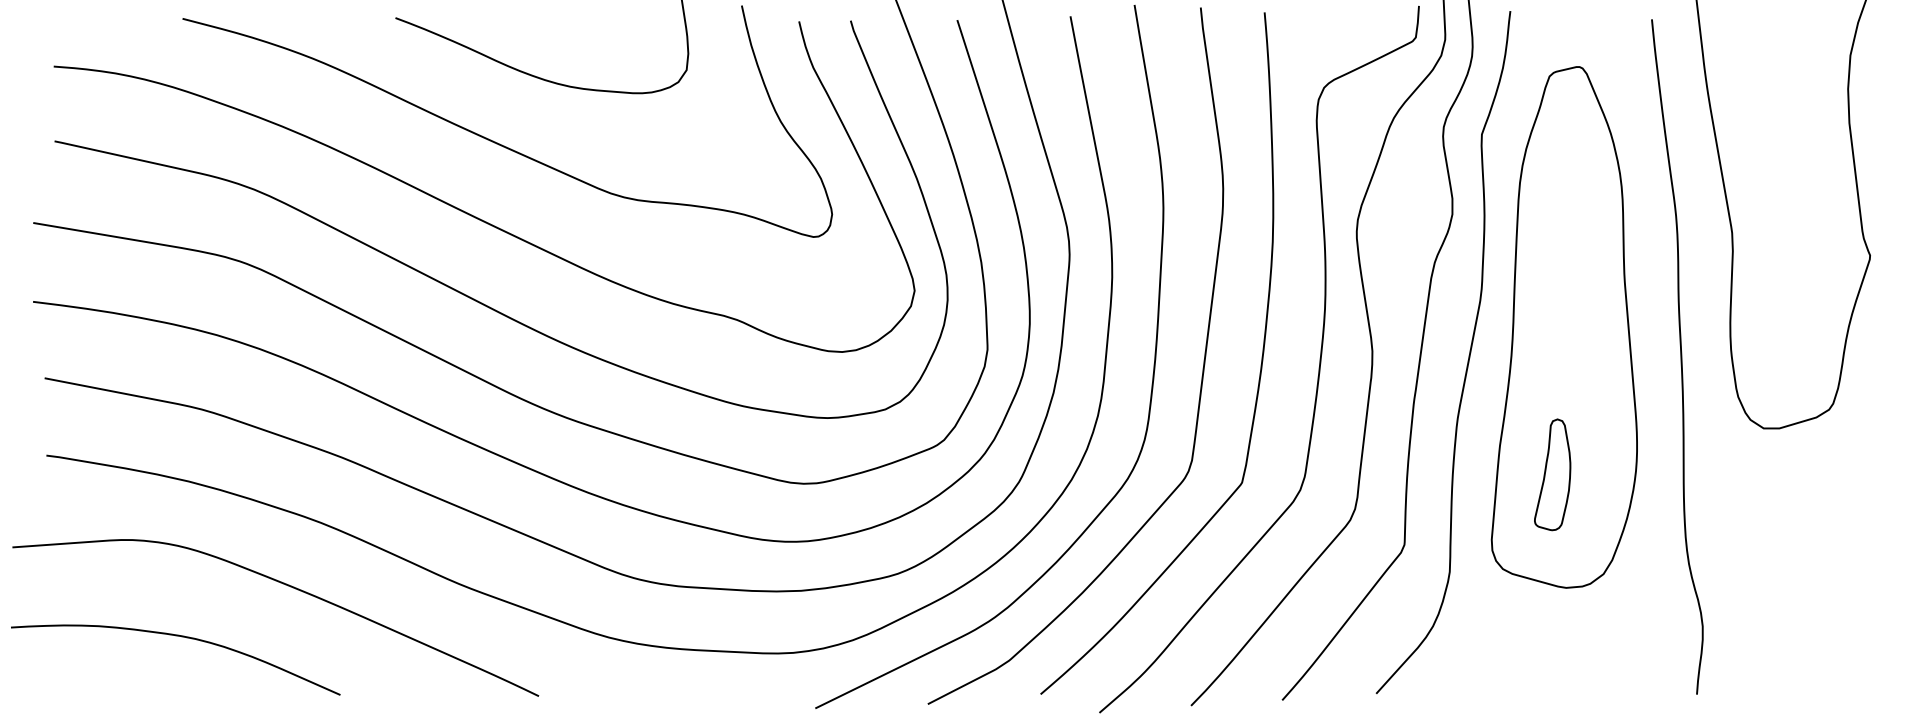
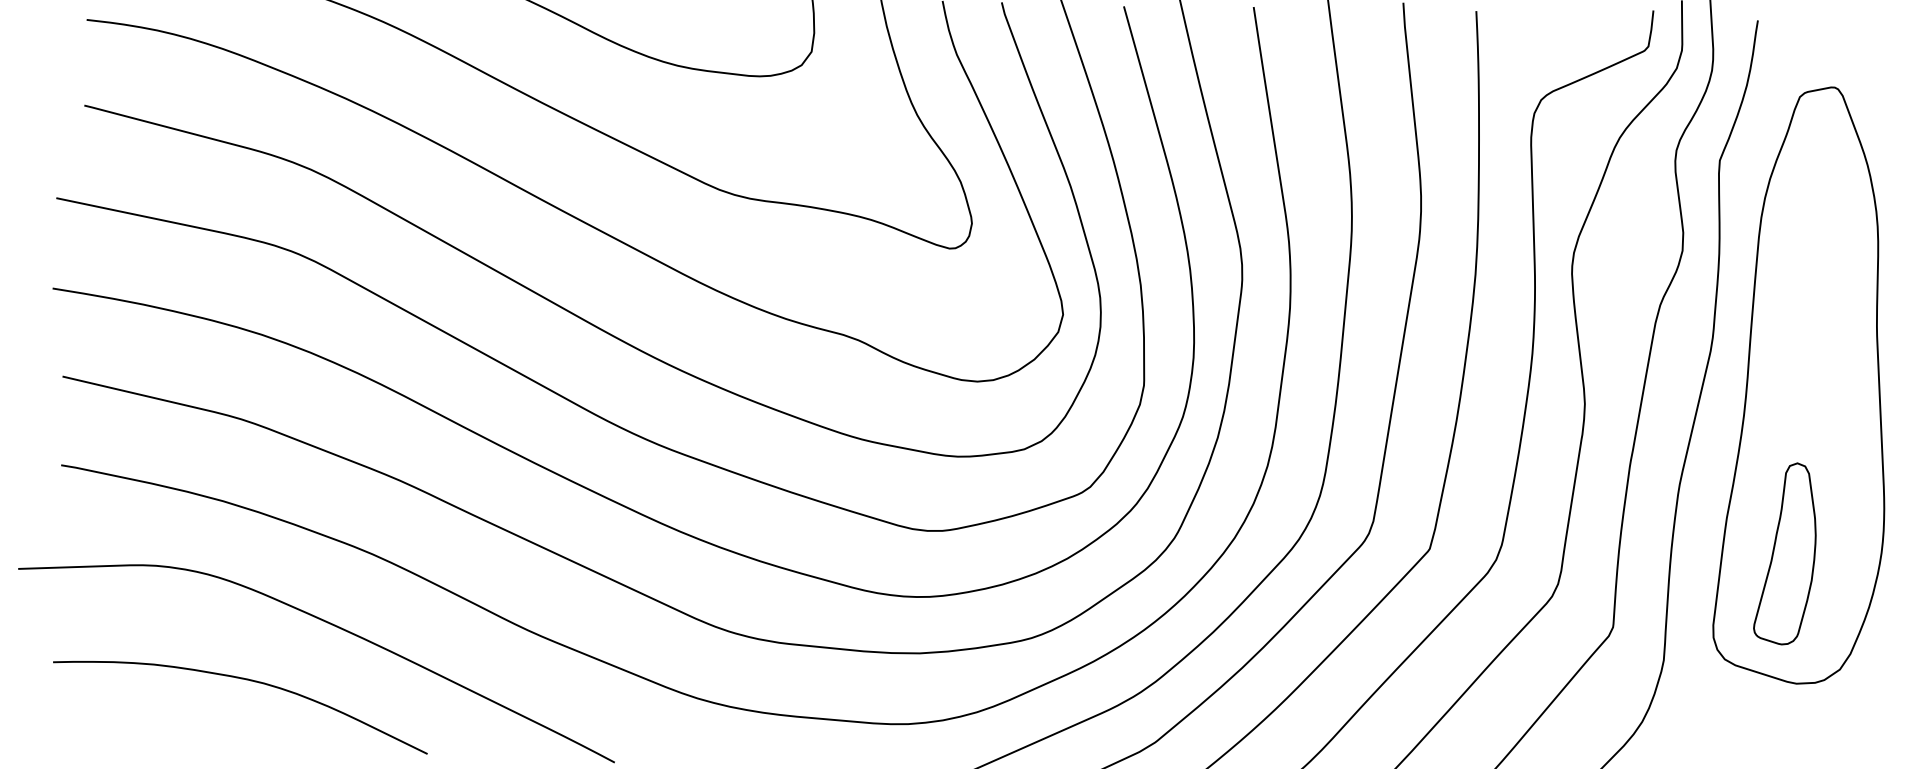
part: (1552, 474) -> (1785, 553), size x1.43
curve: (181, 637) -> (248, 681), moved

